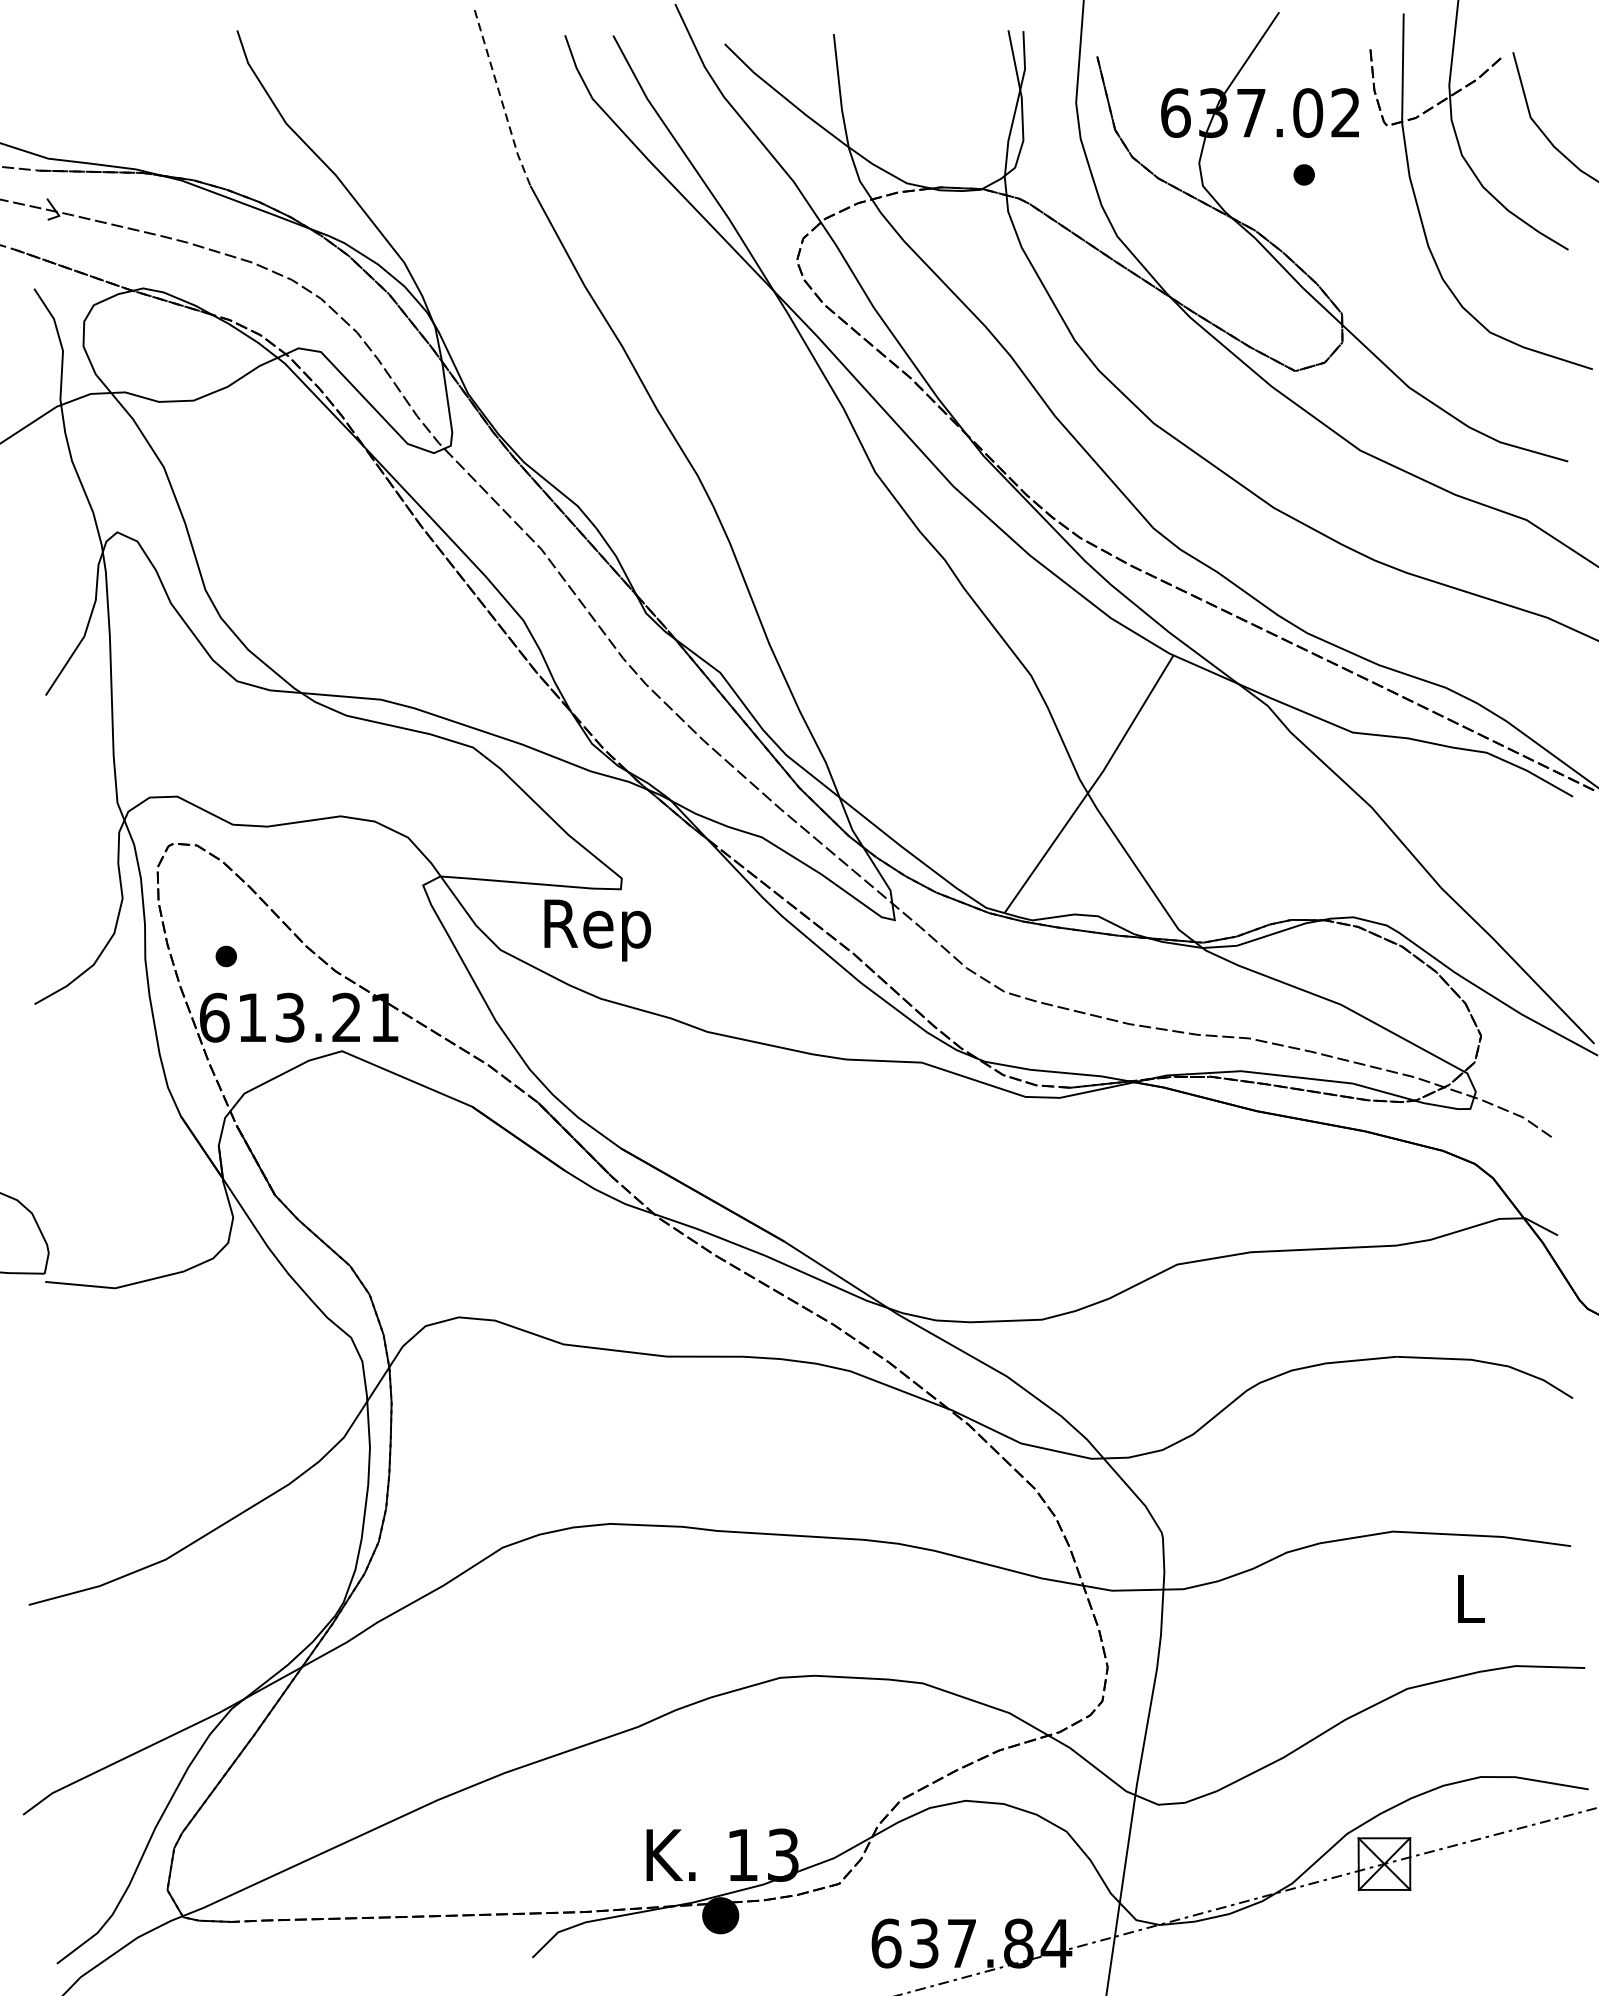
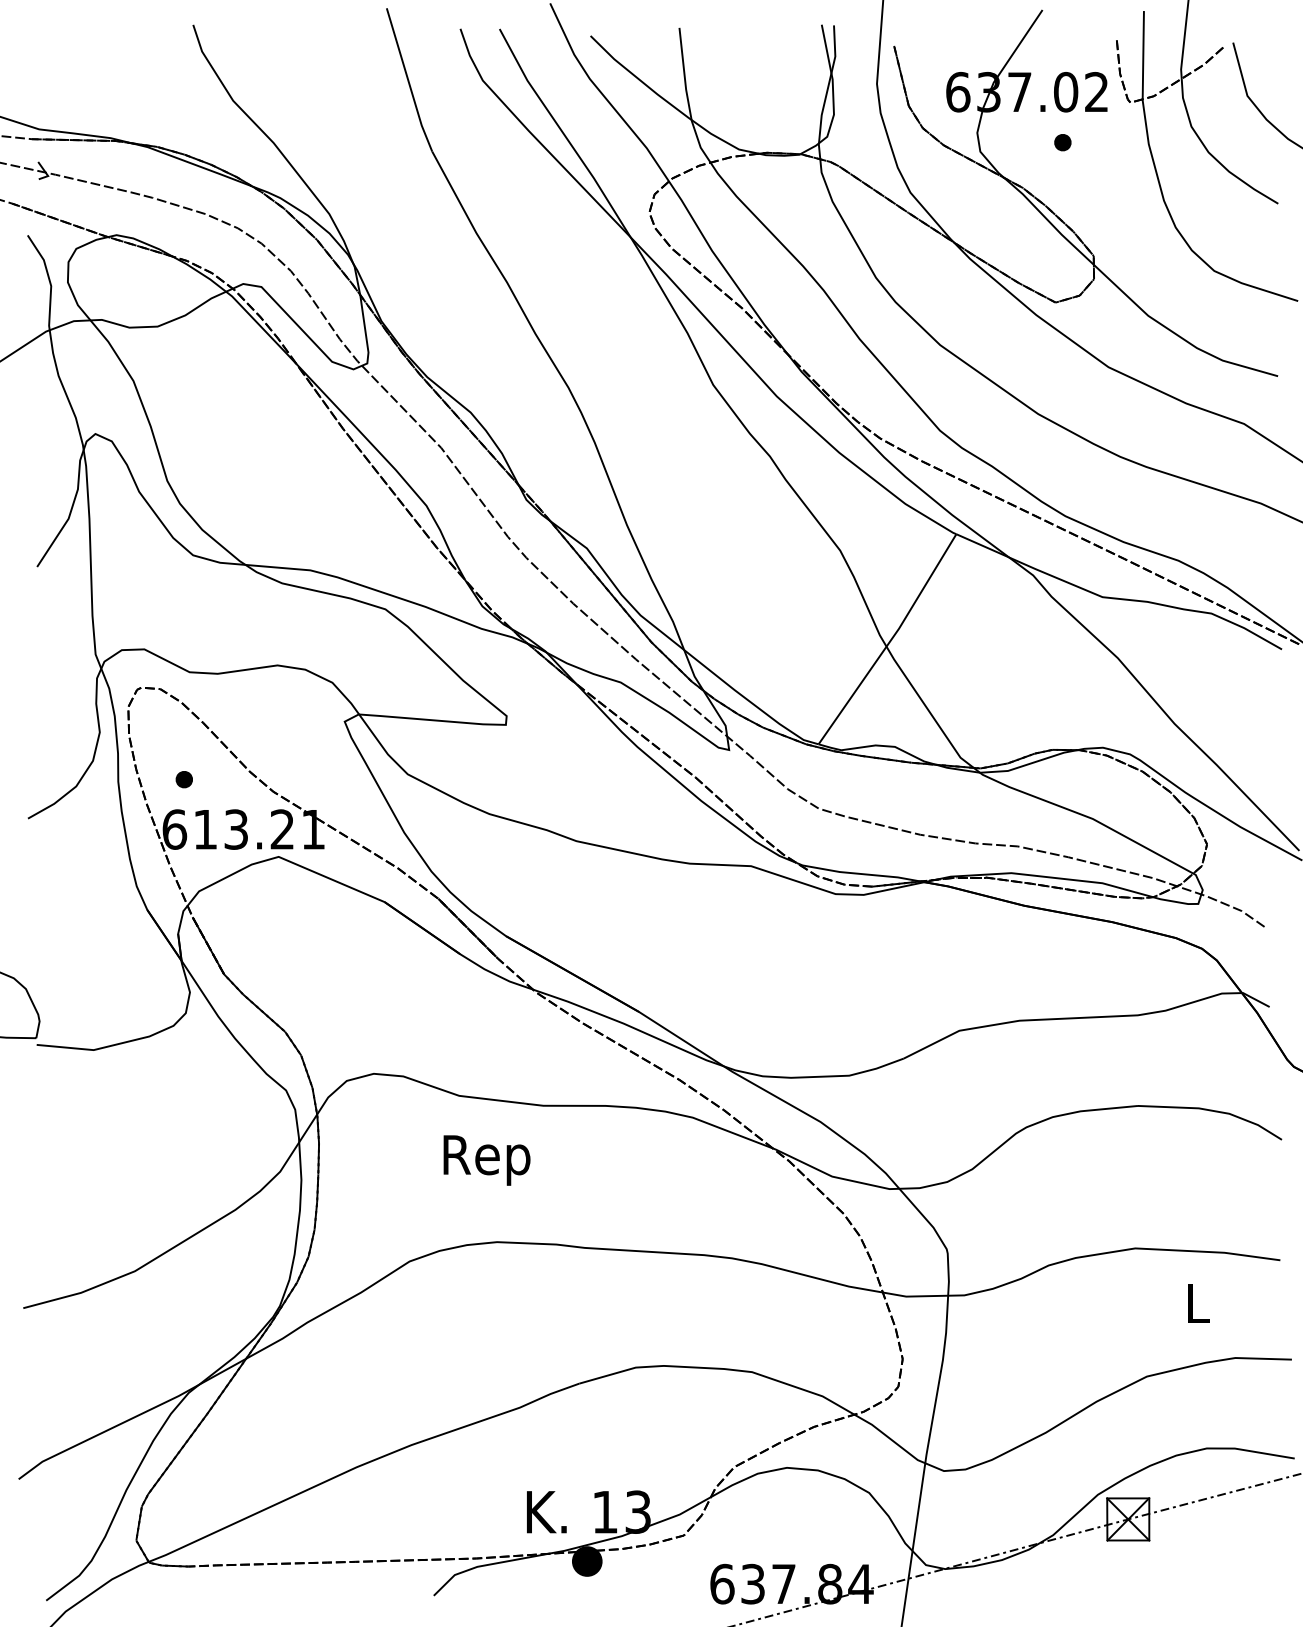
line: (501, 99) -> (408, 81), dashed -> solid
text: (597, 930) -> (486, 1160), moved

